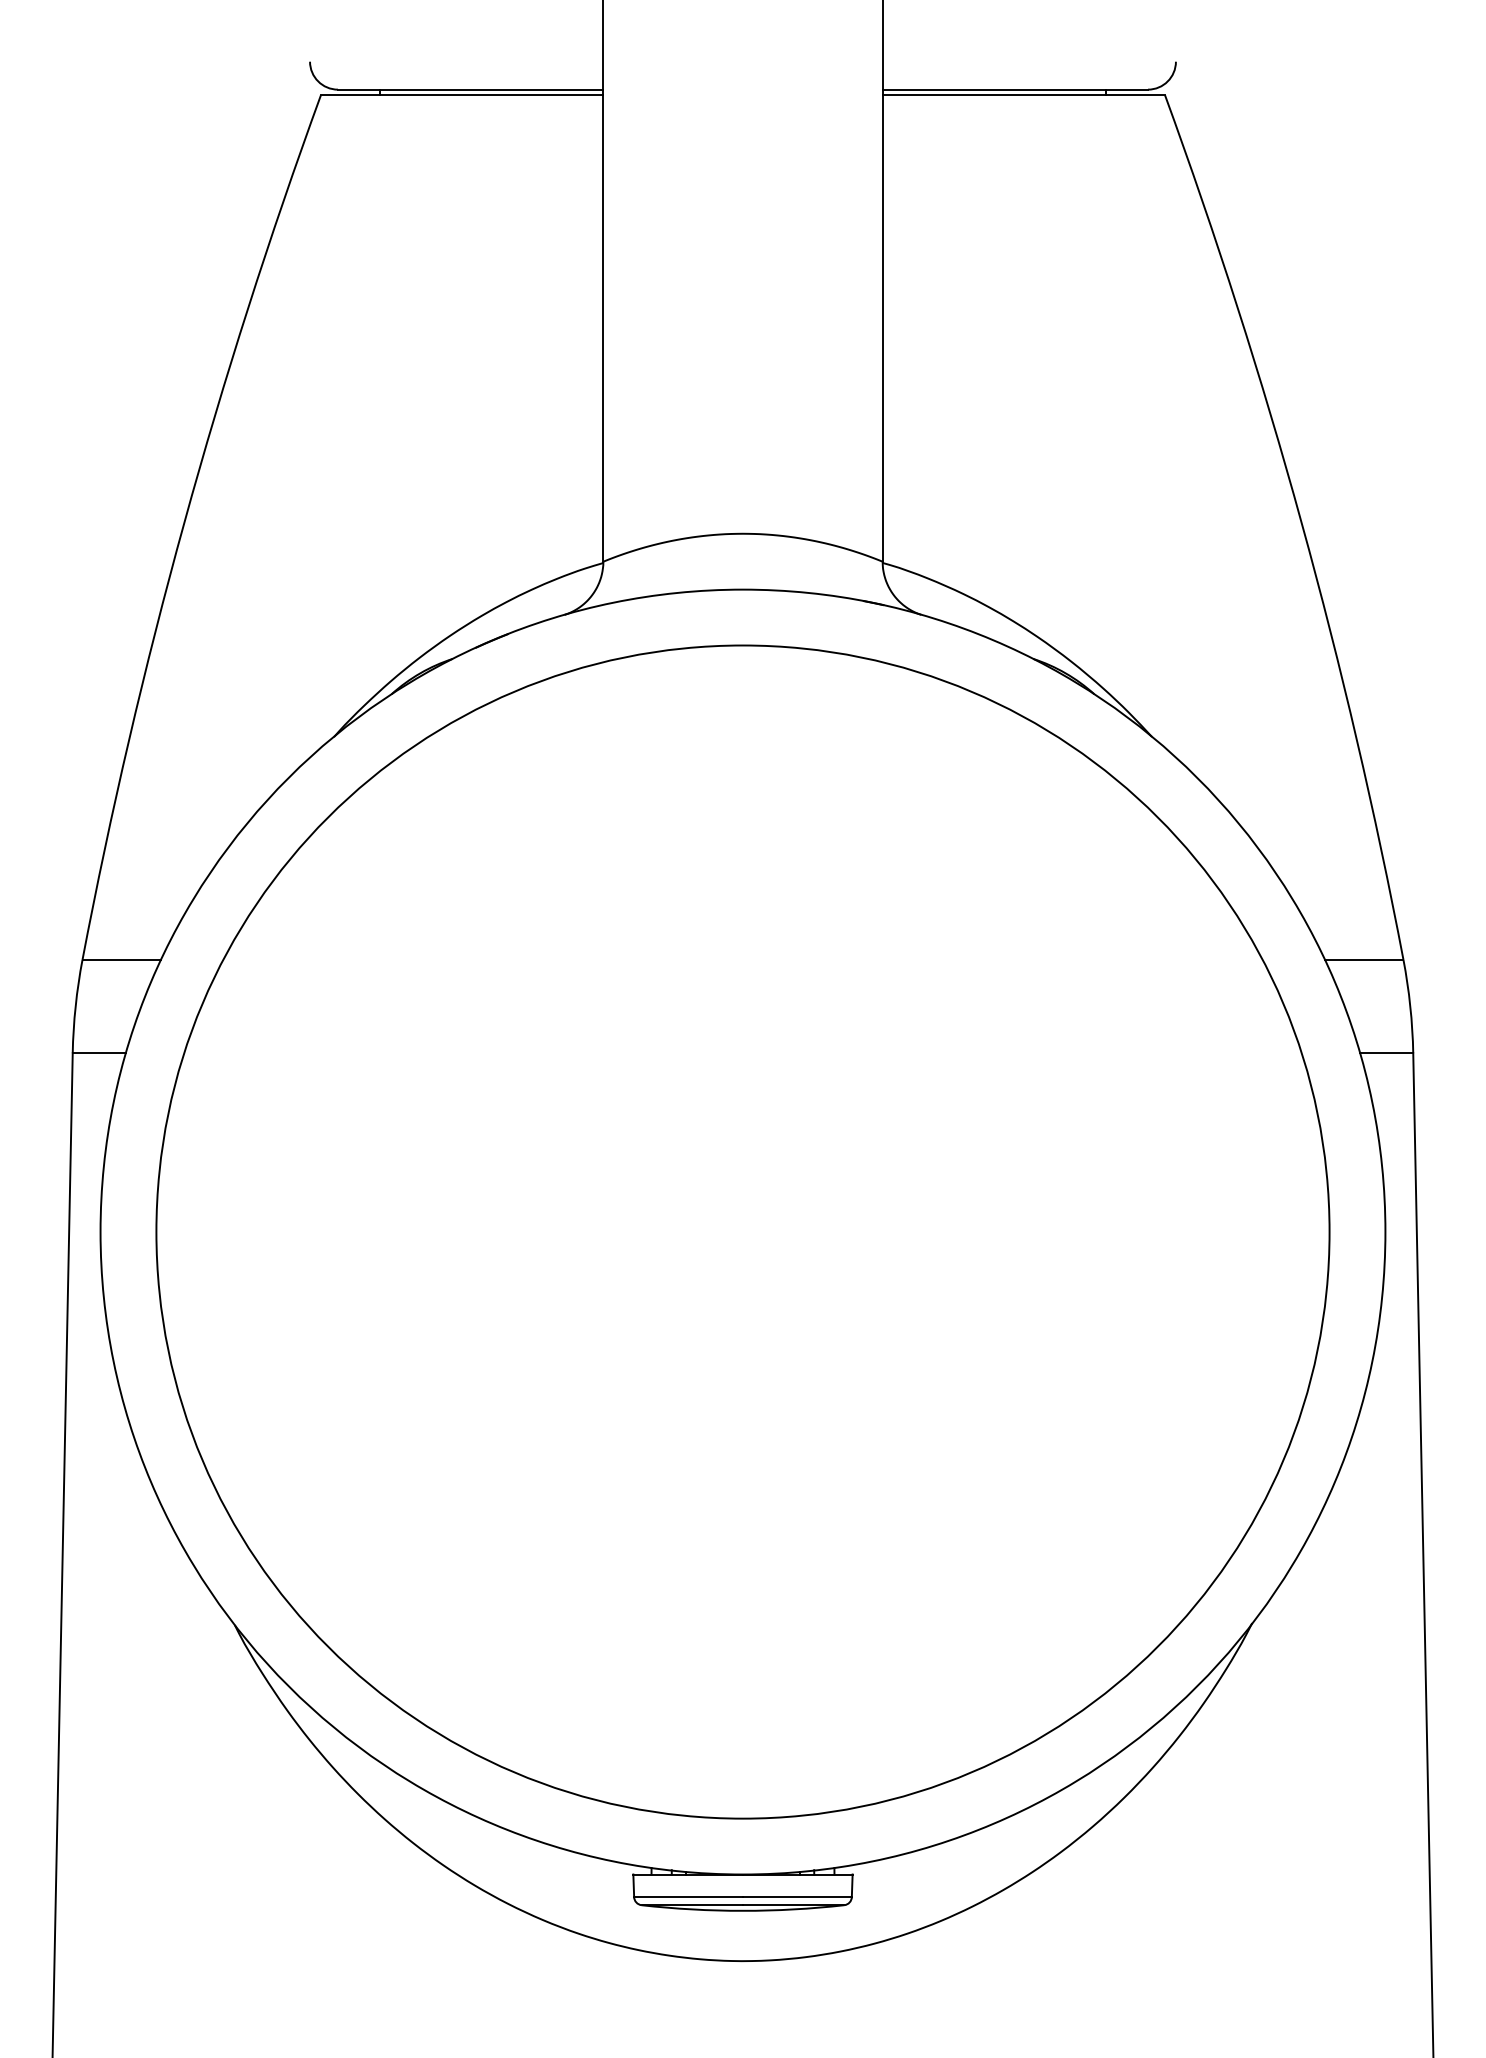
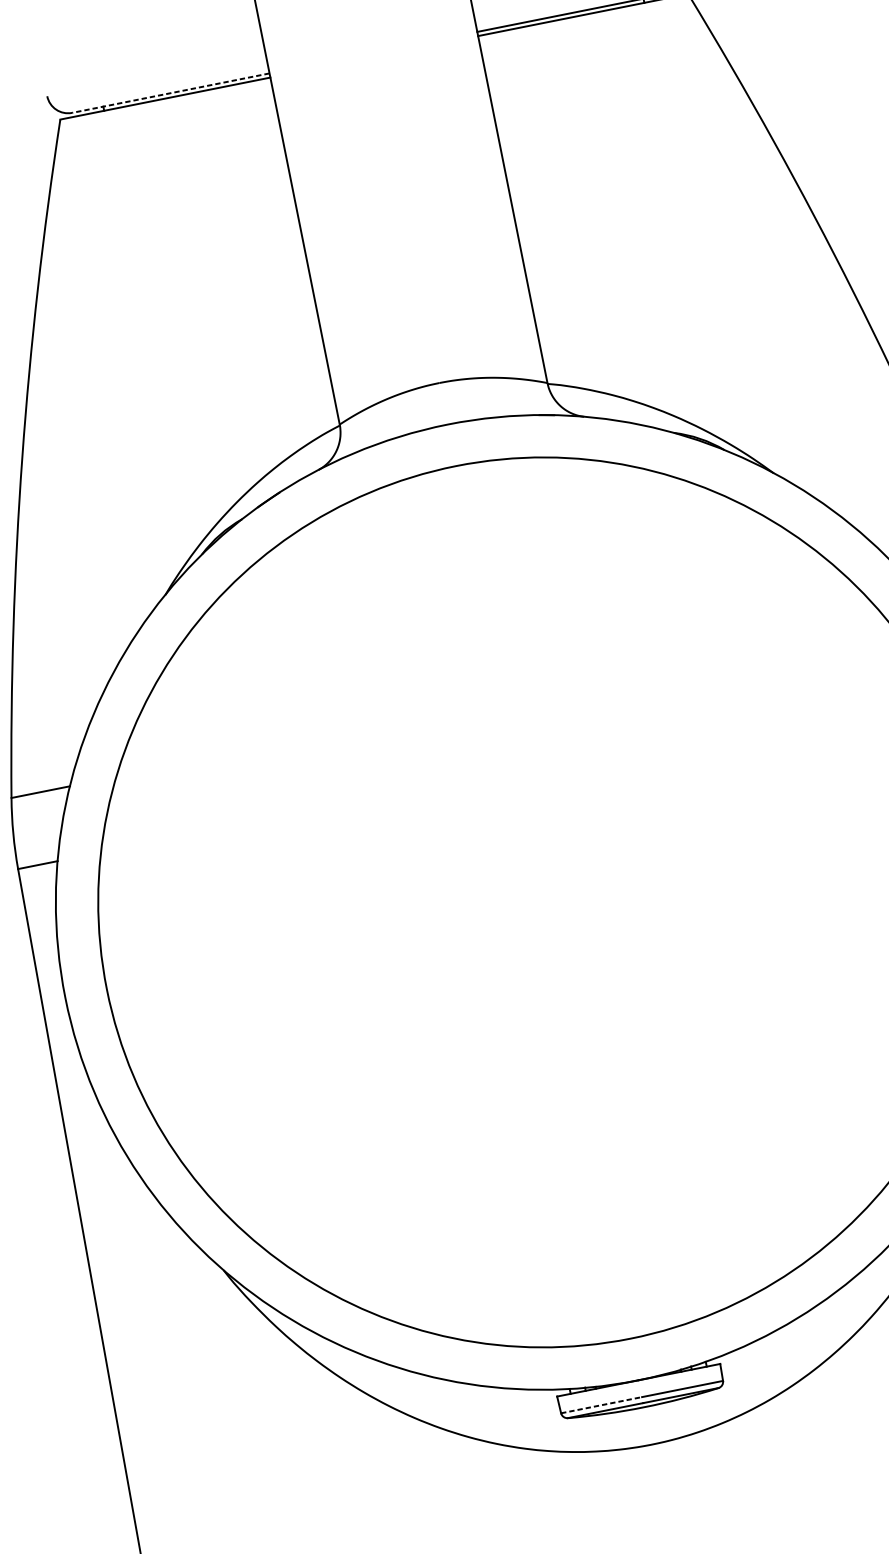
line: (470, 89) -> (170, 93), solid -> dashed
line: (689, 1897) -> (602, 1405), solid -> dashed

